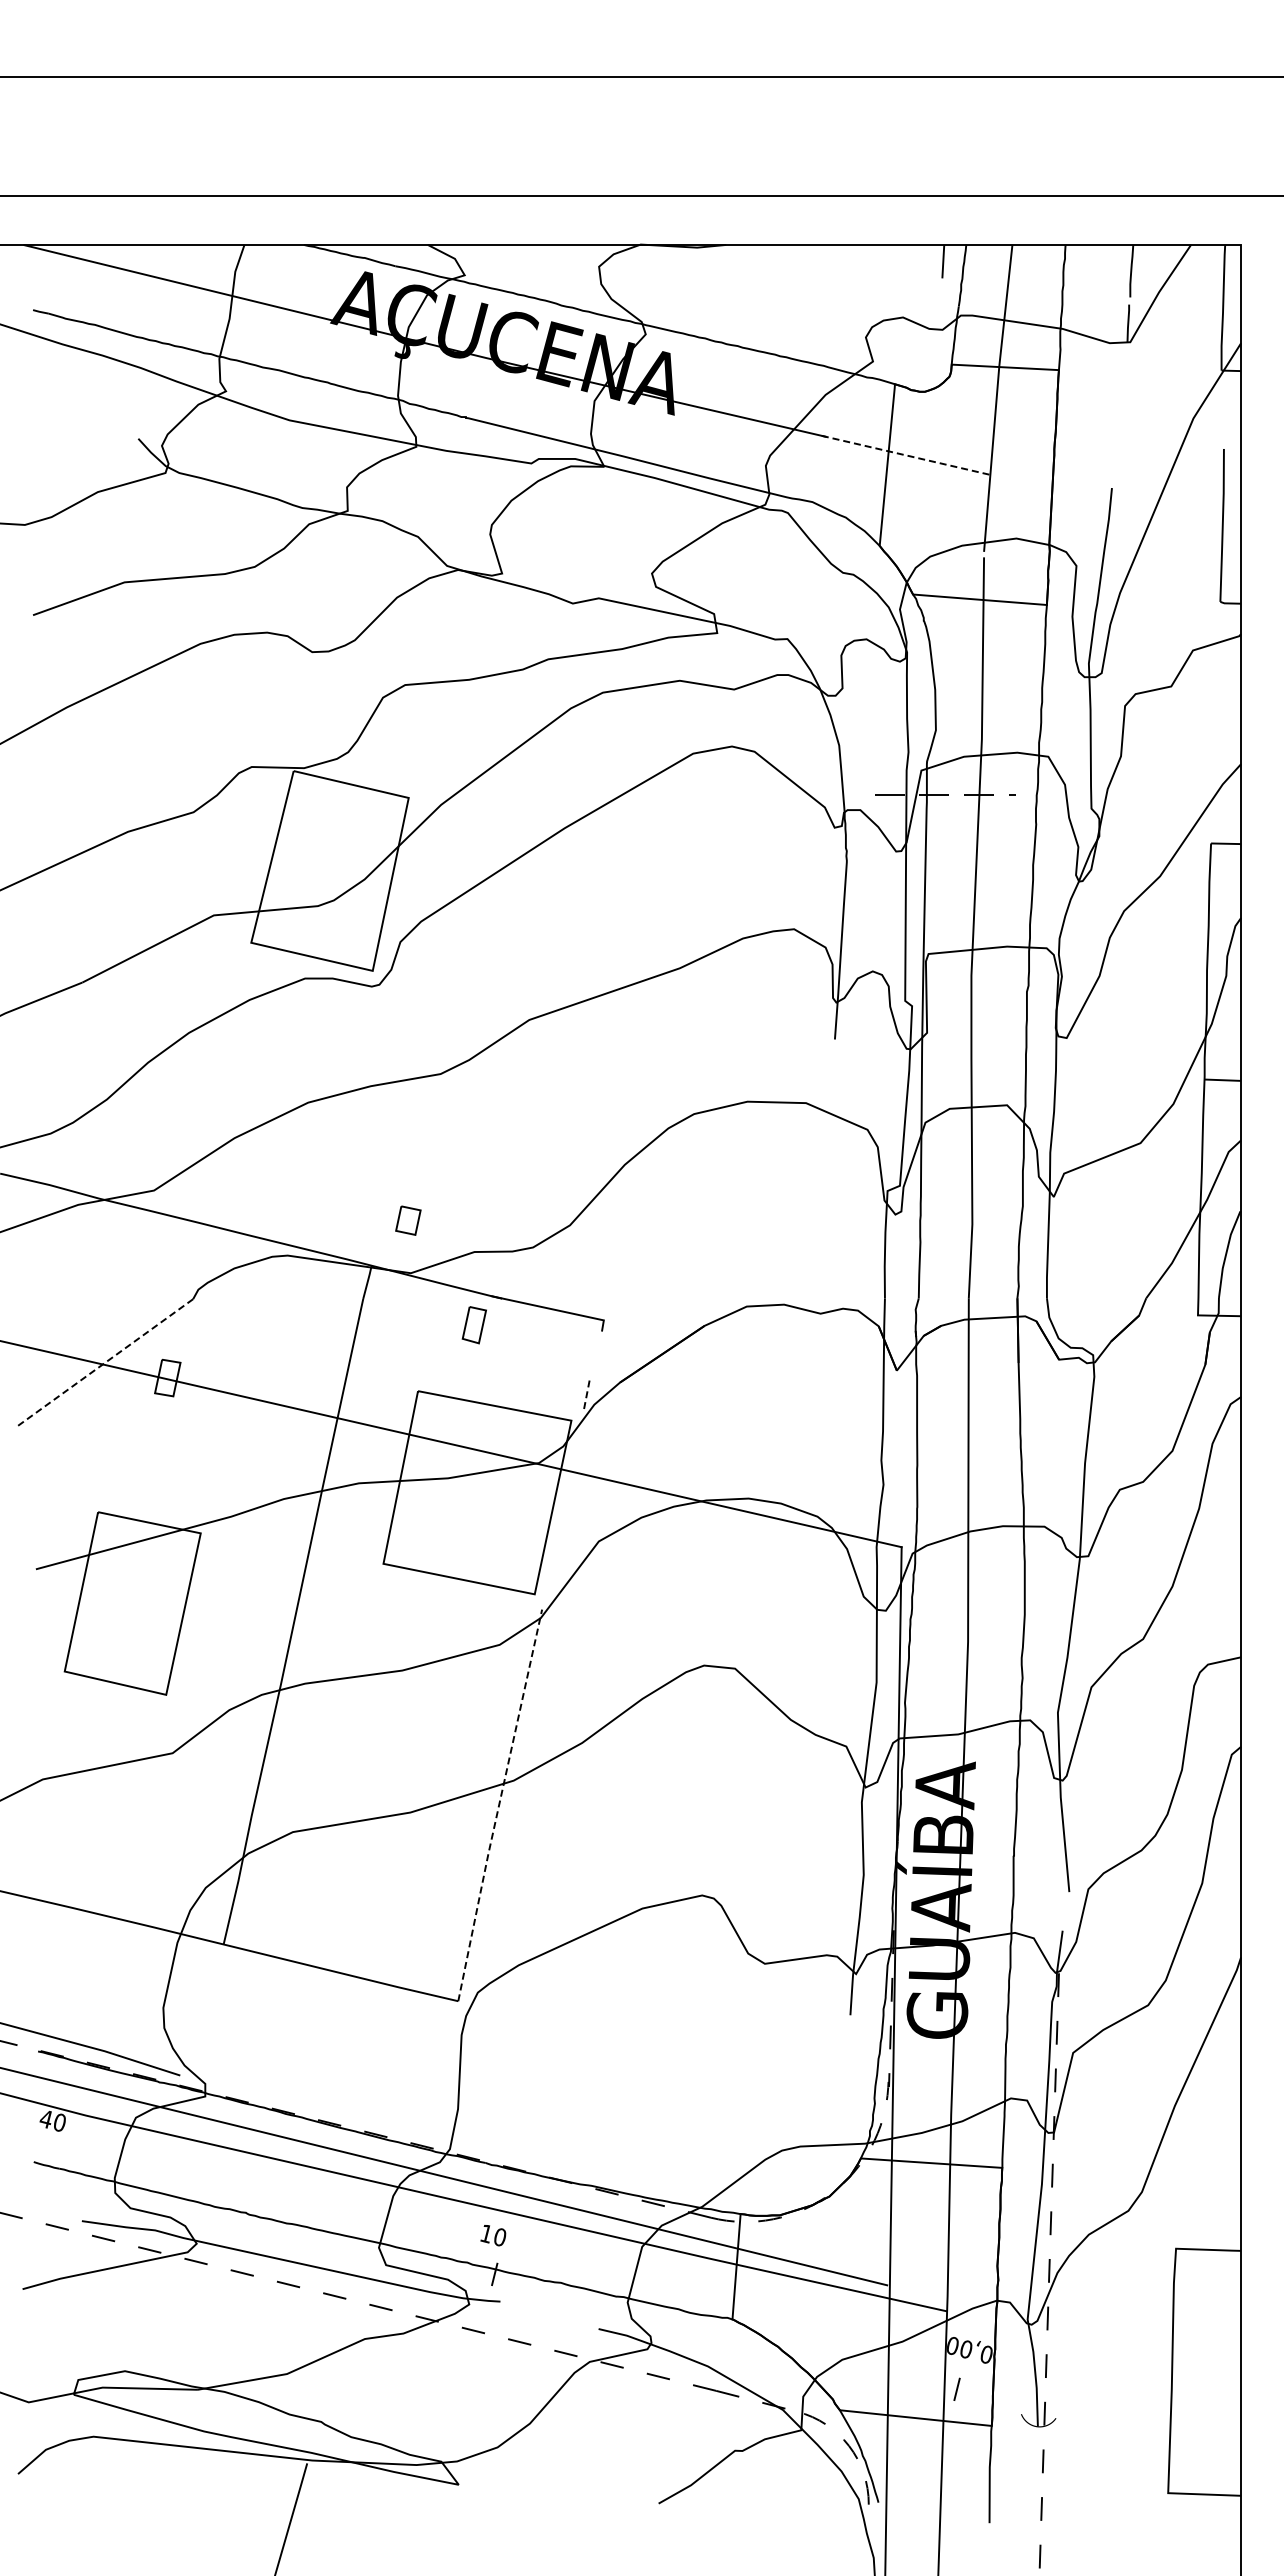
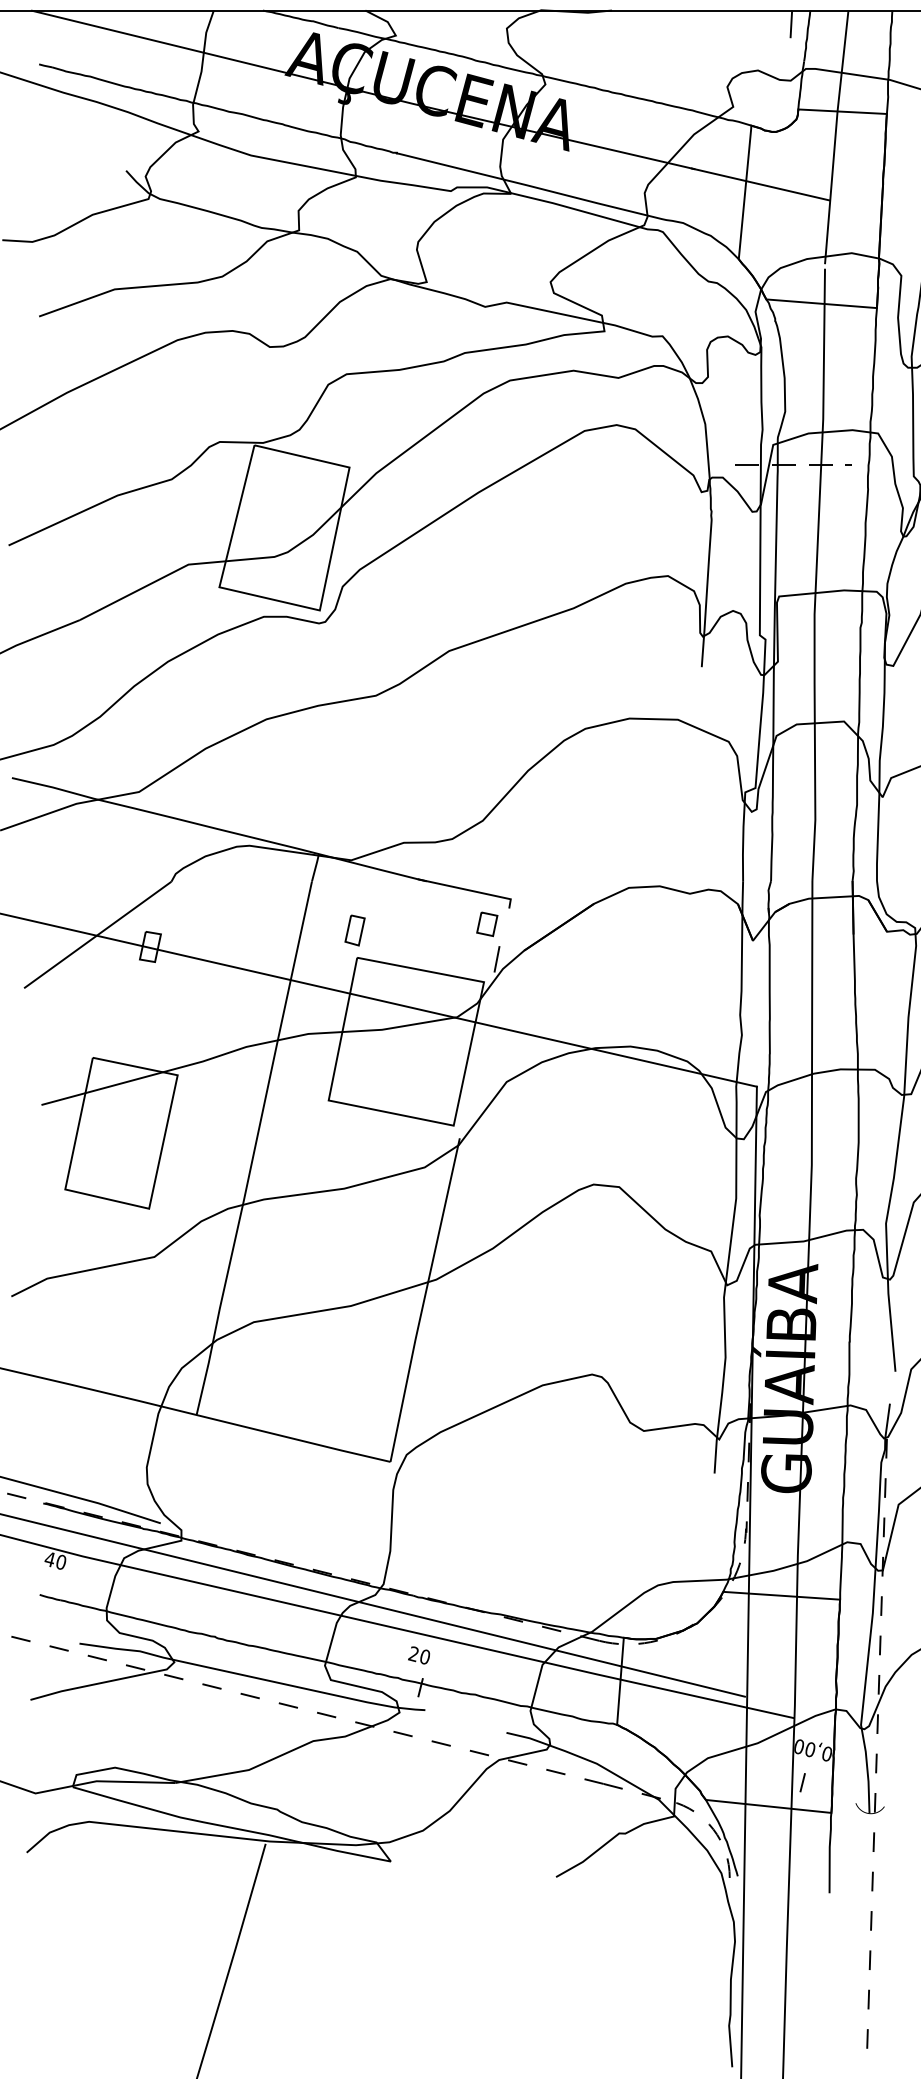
line: (906, 455) -> (760, 184), dashed -> solid
part: (408, 1220) -> (487, 924), moved
part: (473, 1325) -> (354, 930), moved
line: (104, 1363) -> (98, 934), dashed -> solid
line: (587, 1392) -> (497, 958), dashed -> solid
line: (499, 1805) -> (424, 1300), dashed -> solid
text: (485, 2233) -> (413, 1653), 10 -> 20

